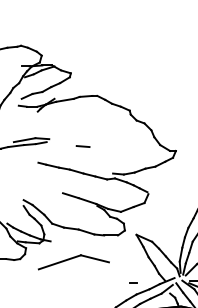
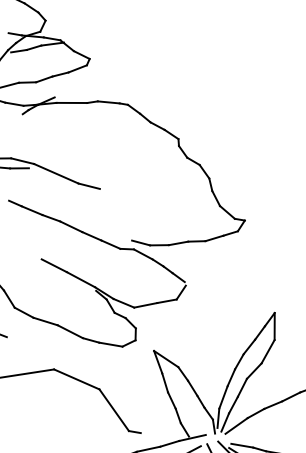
line: (62, 142) -> (55, 173), added
line: (118, 272) -> (112, 409), added

